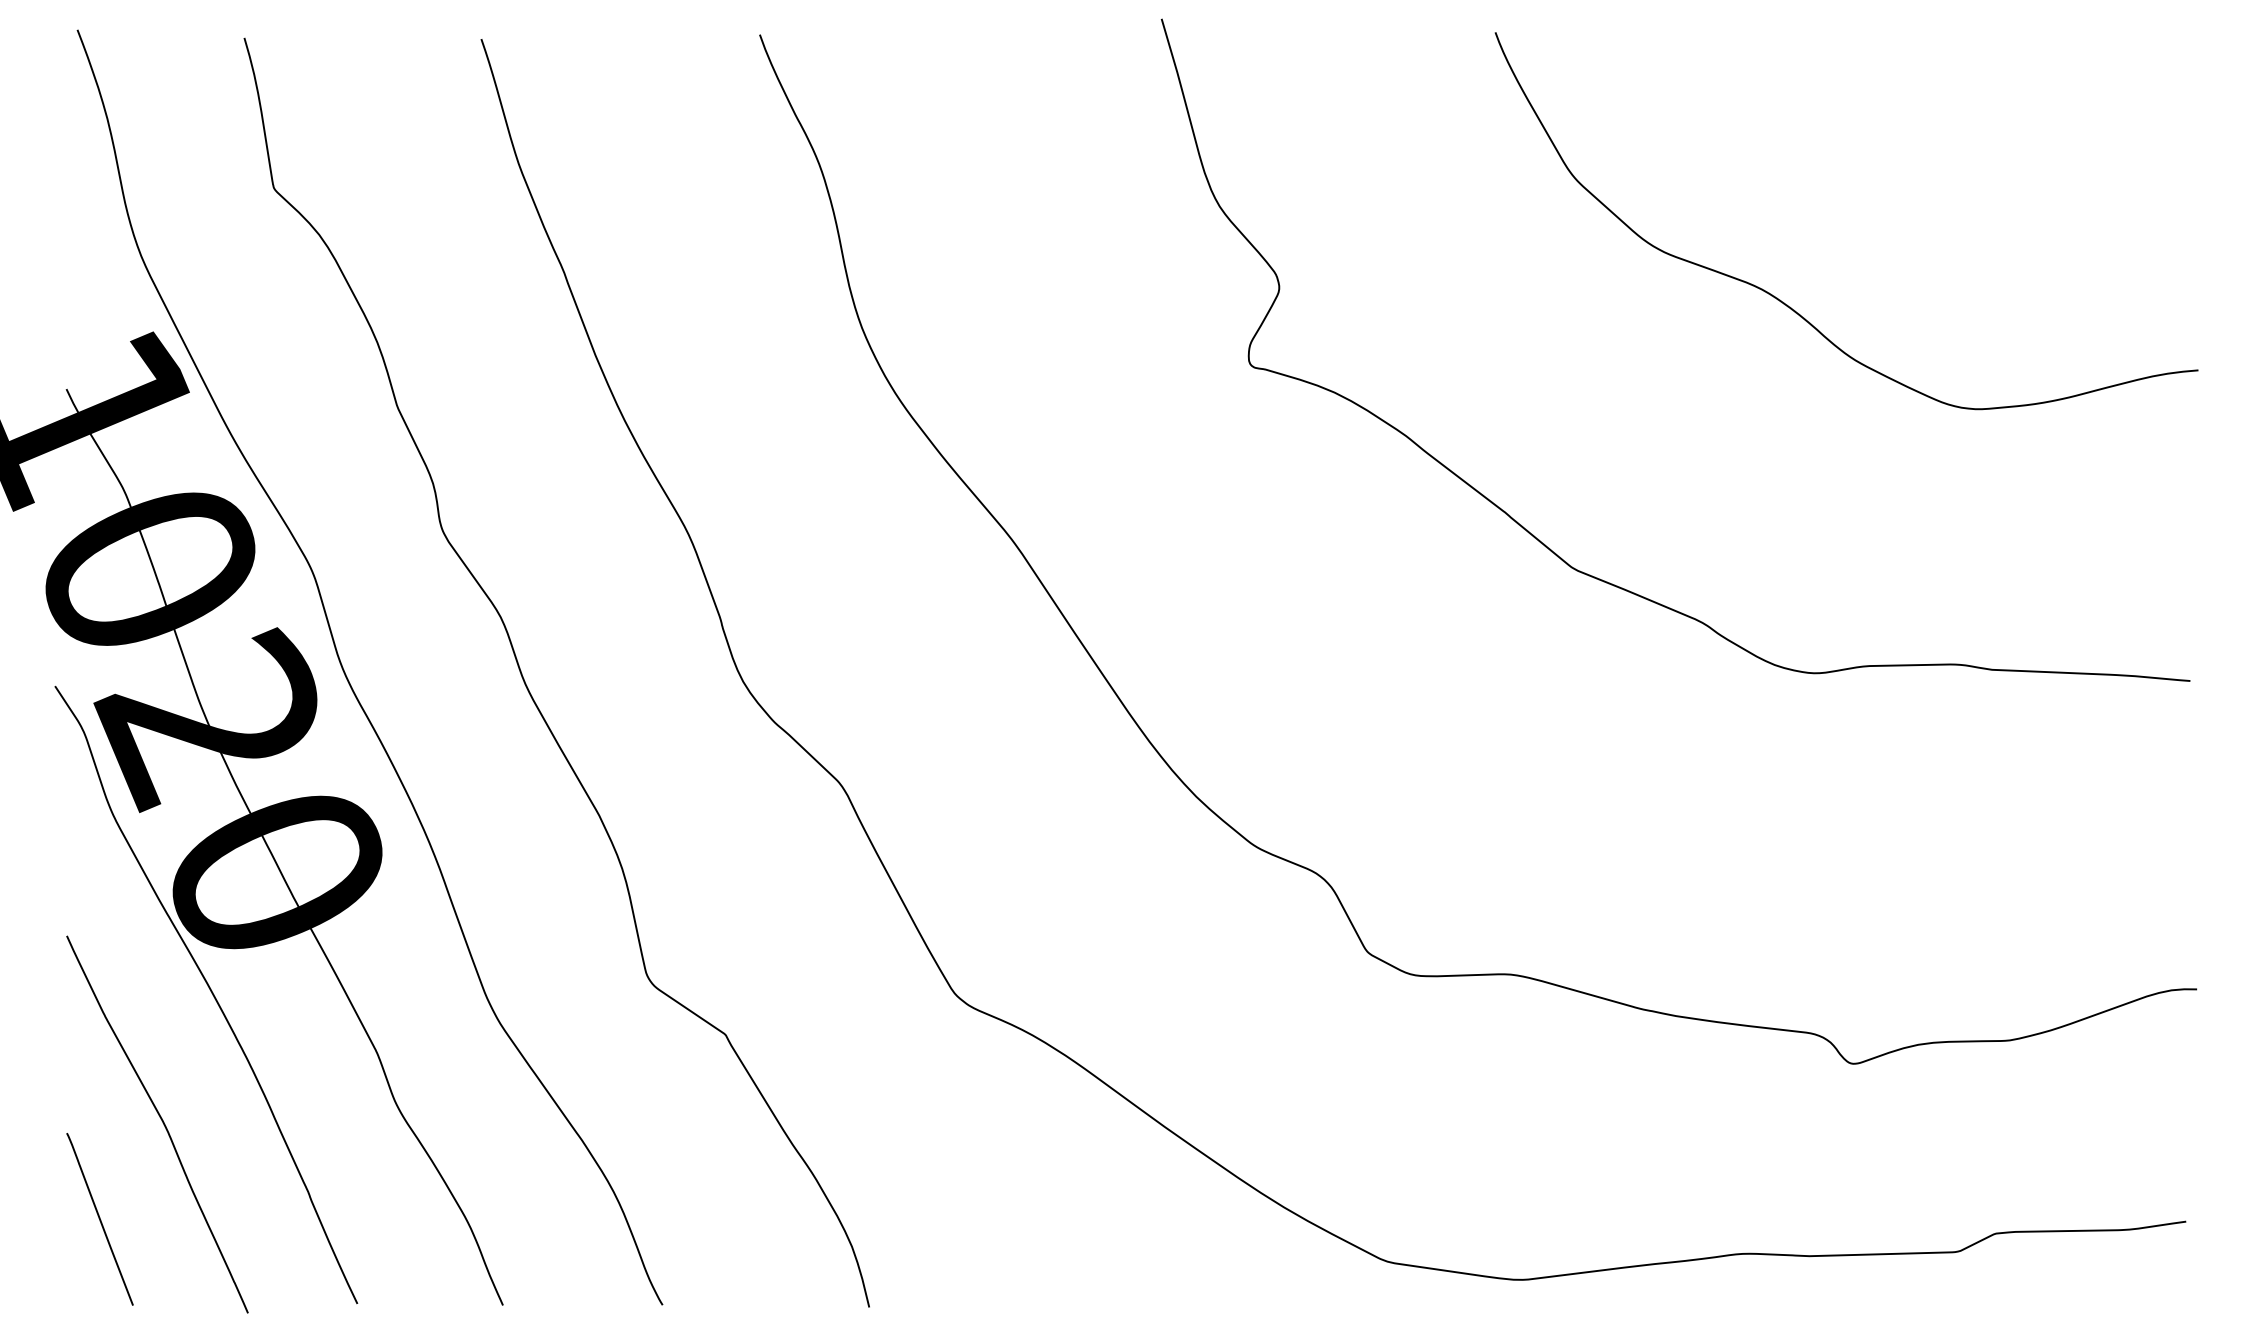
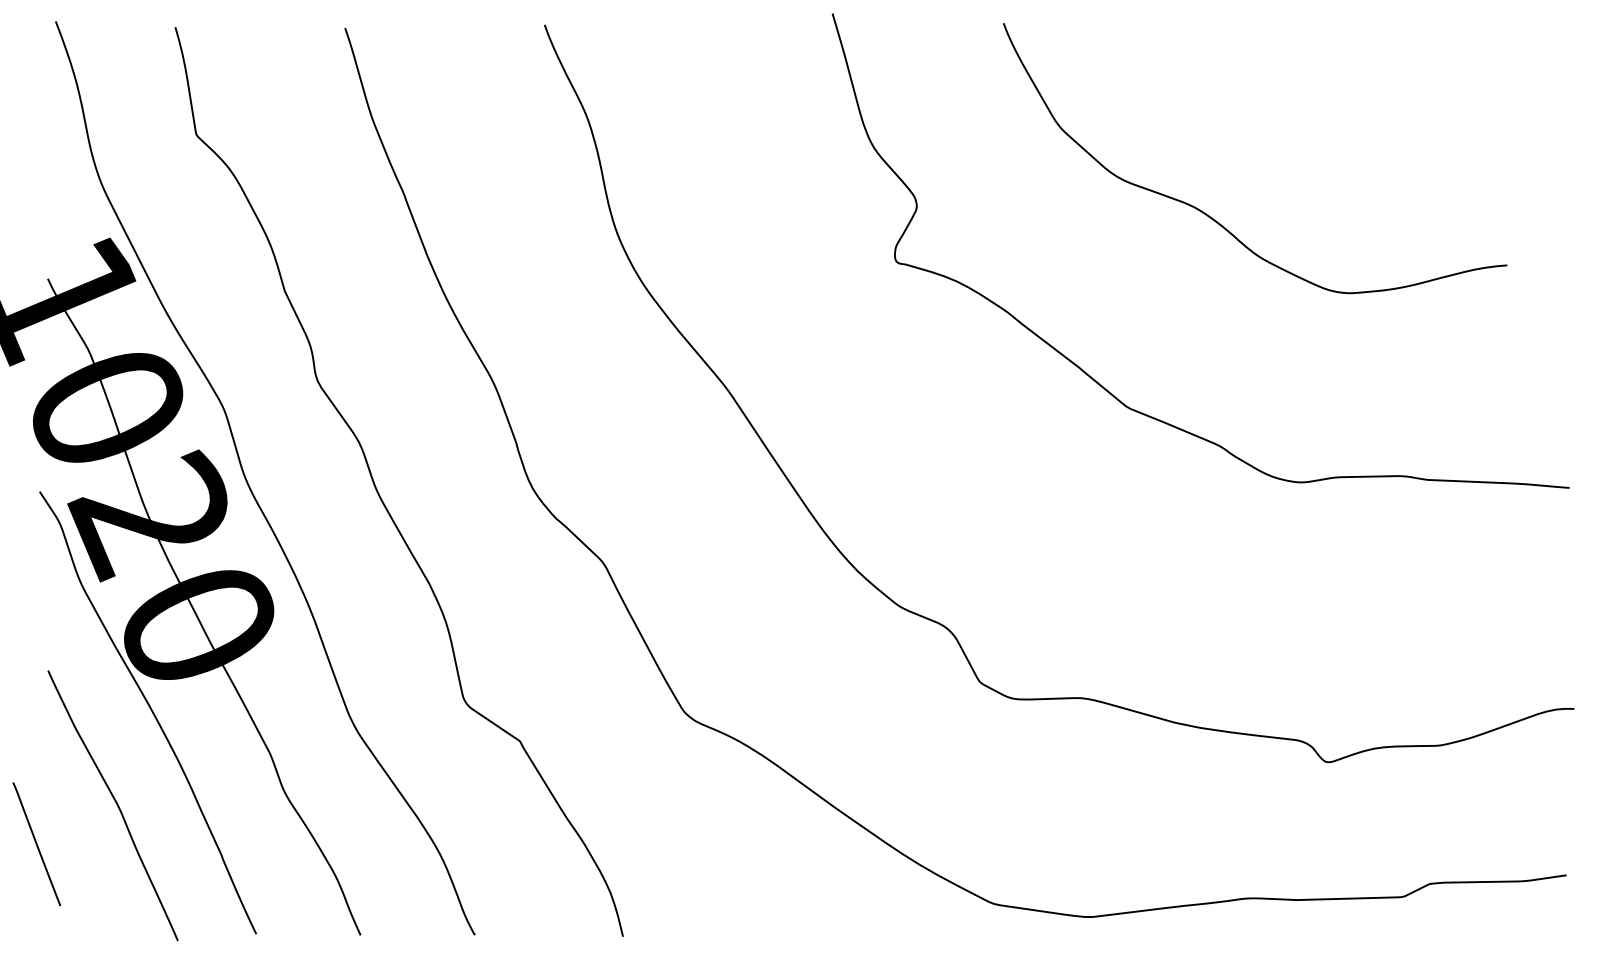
curve: (1787, 304) -> (1212, 218), moved
line: (99, 1219) -> (36, 844), moved

